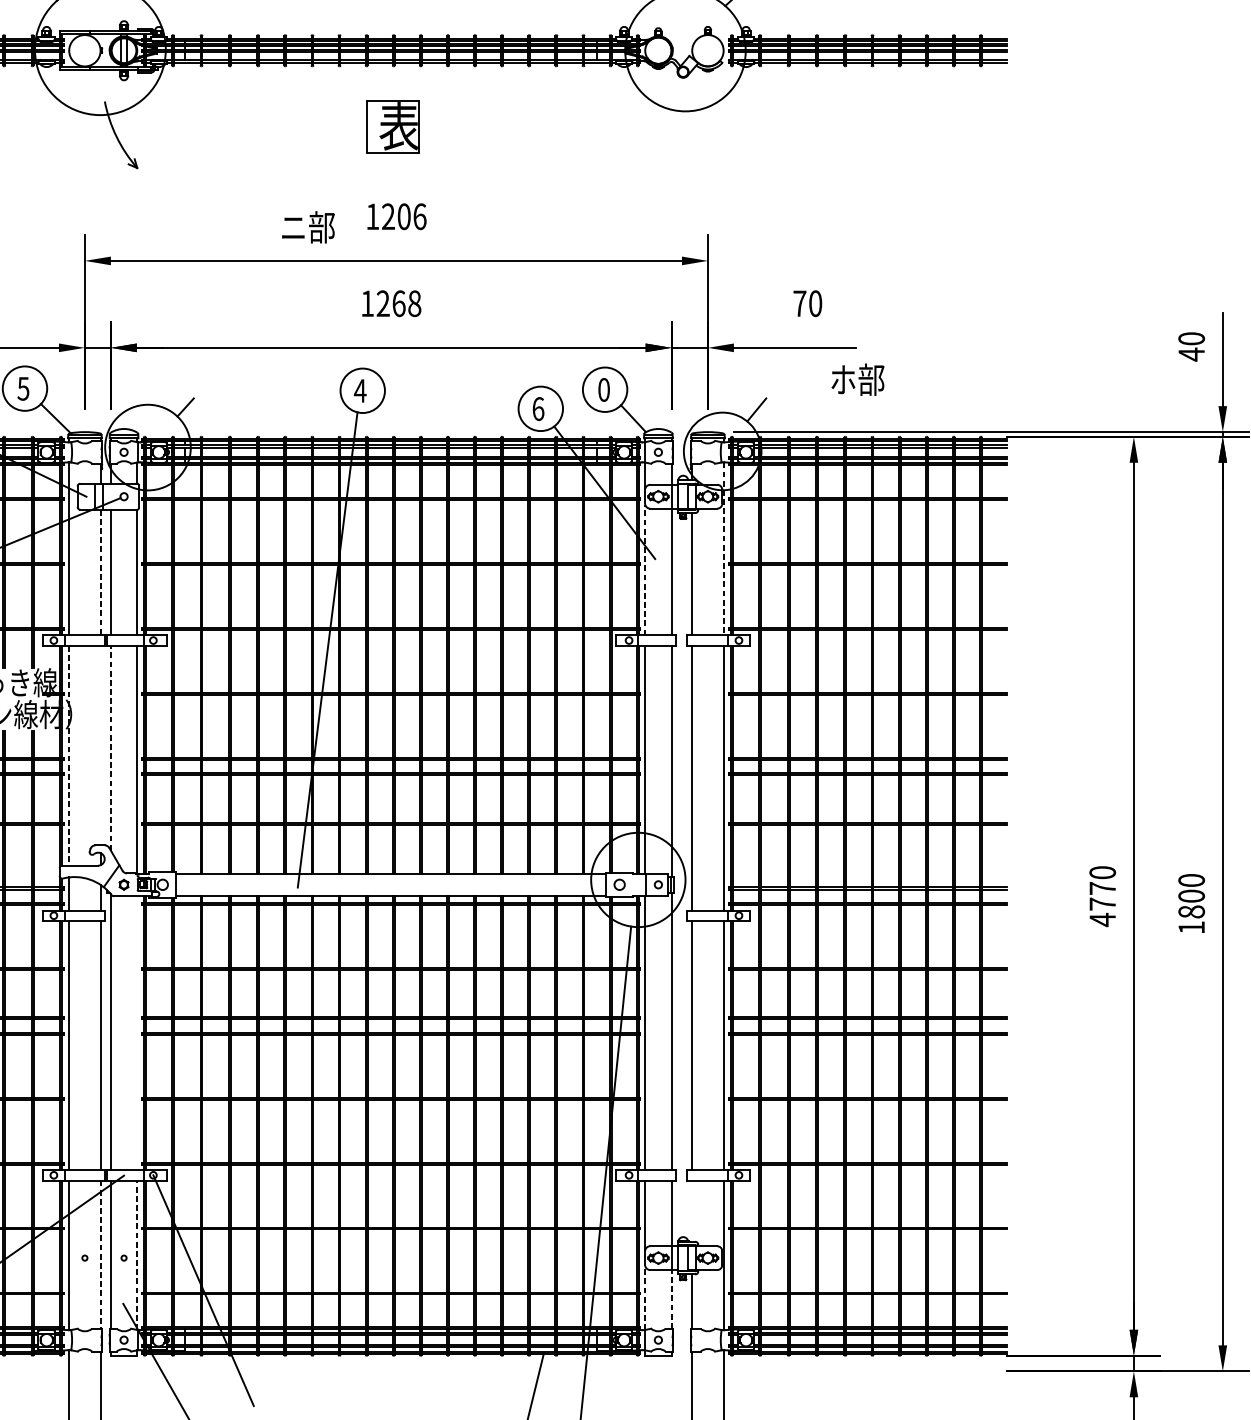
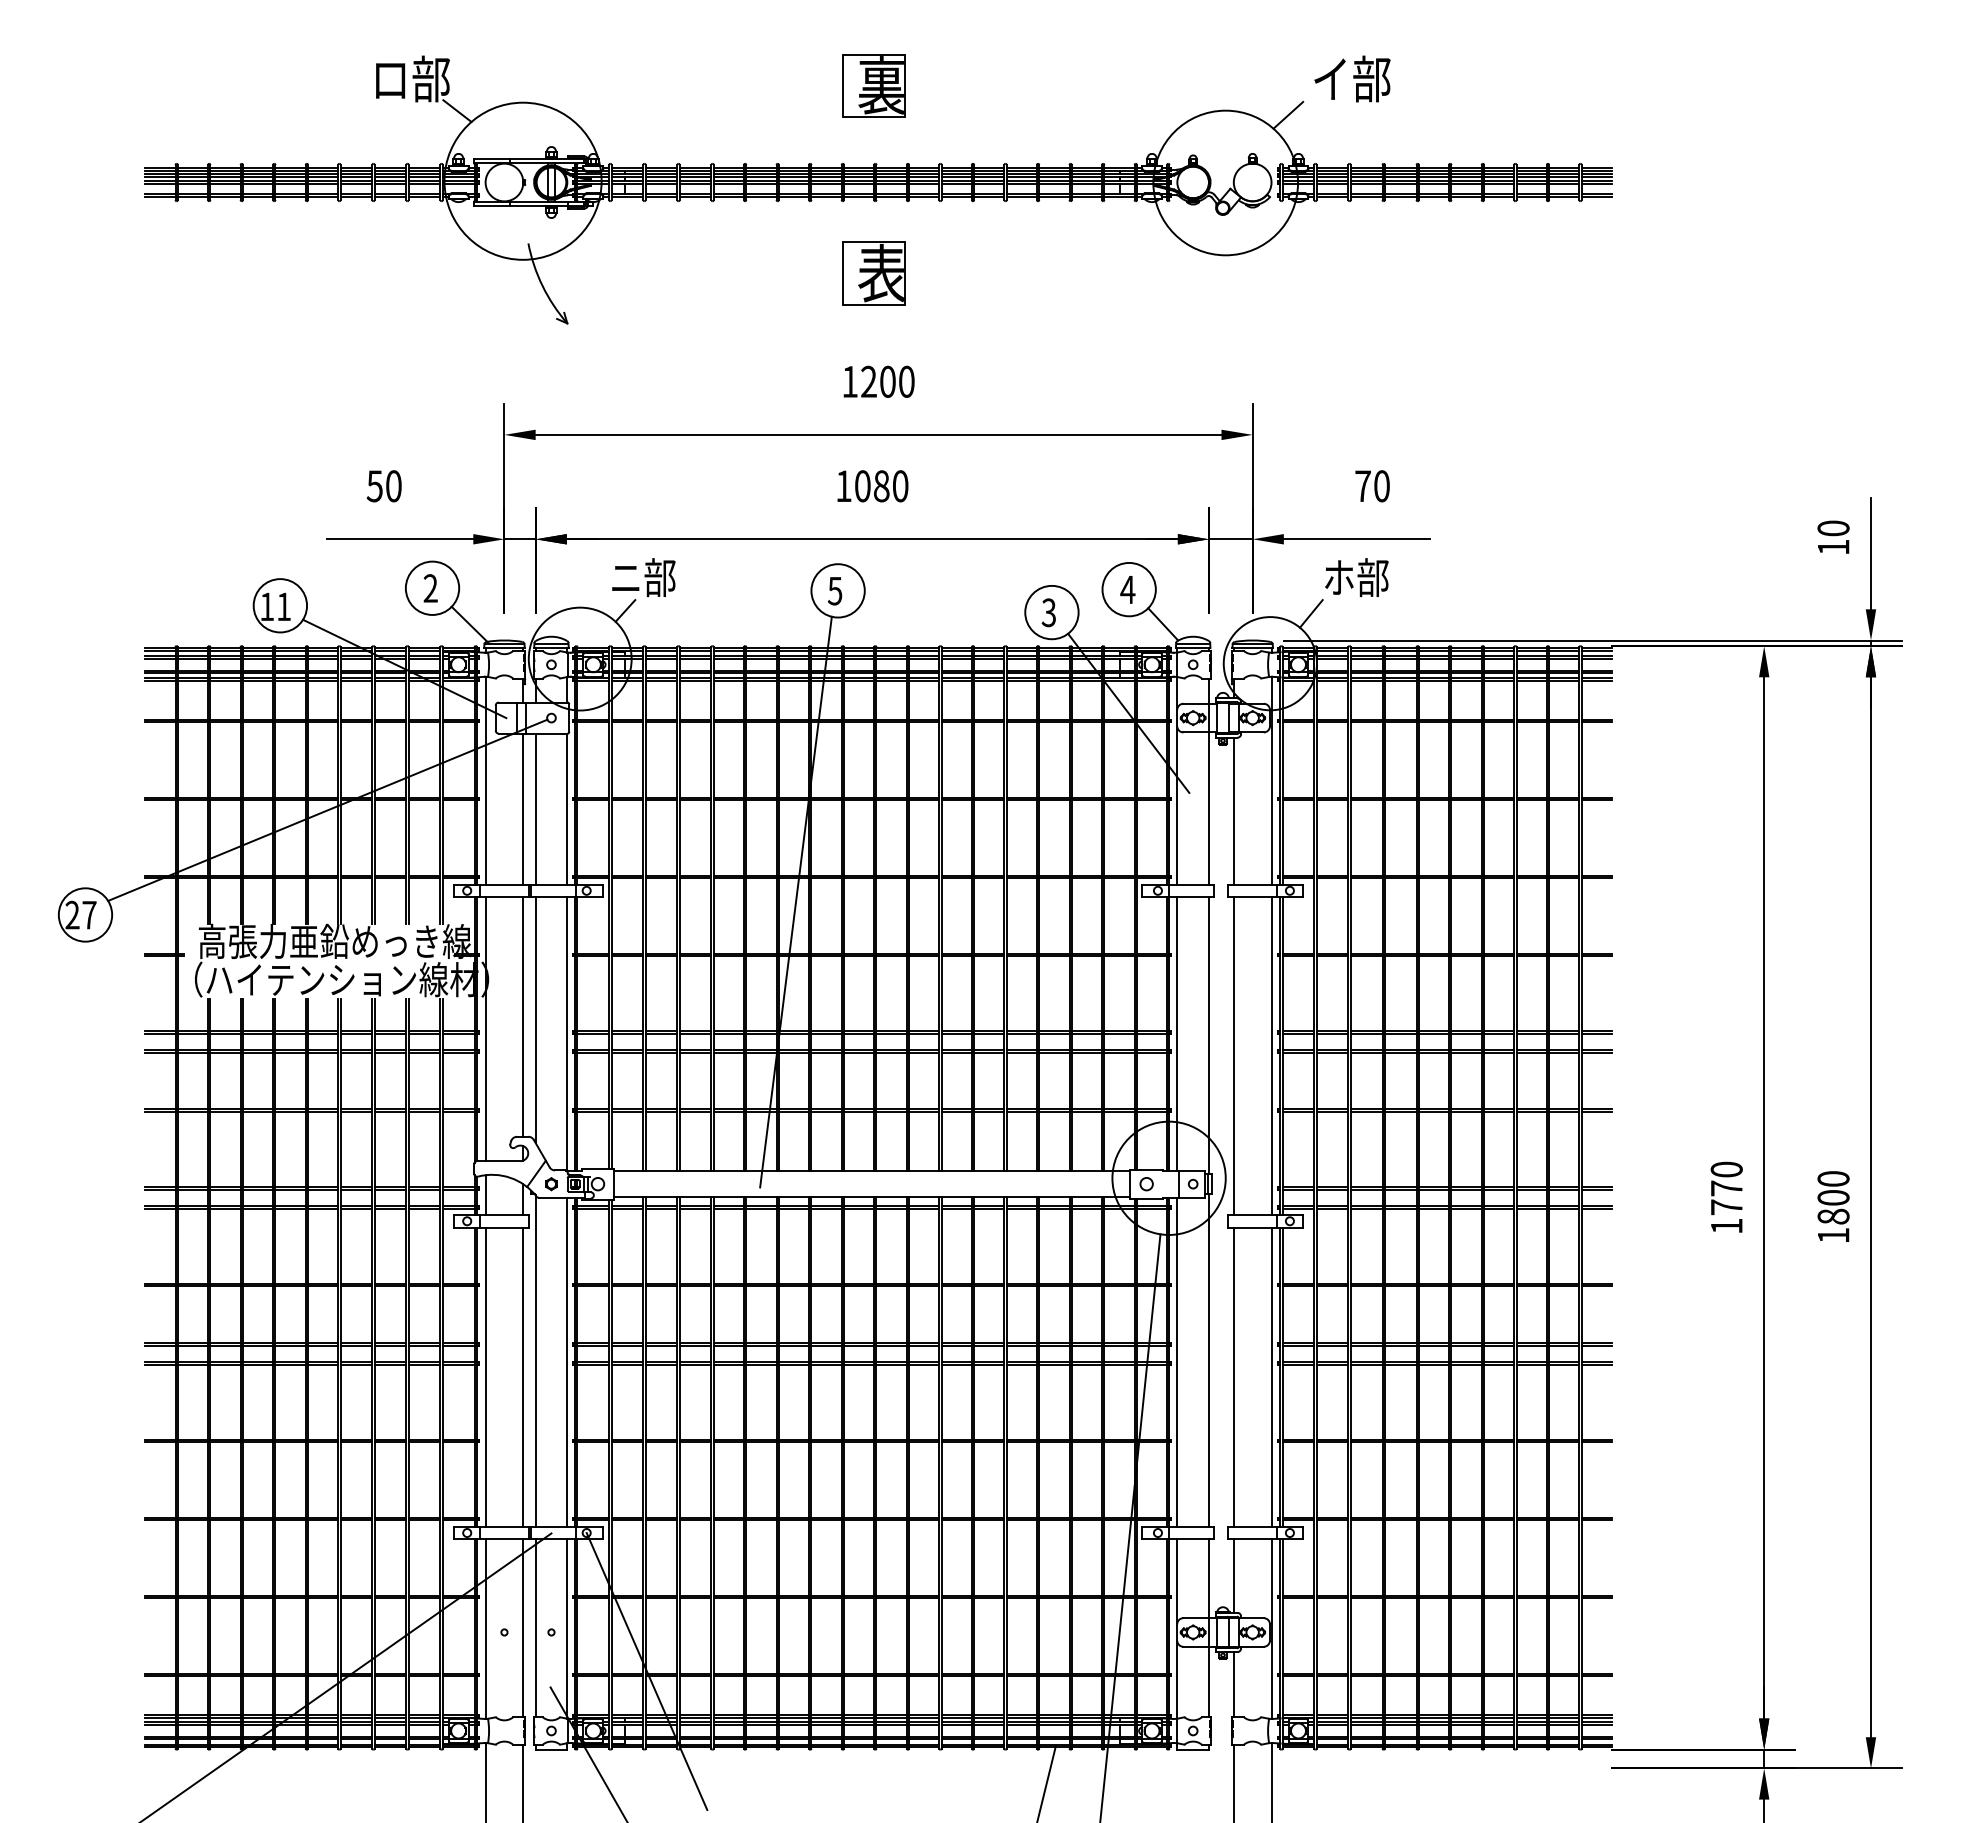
text: (419, 216) -> (906, 381), 1206 -> 1200
text: (308, 227) -> (643, 577), moved
text: (398, 303) -> (881, 486), 1268 -> 1080
text: (1191, 354) -> (1833, 547), 40 -> 10
text: (857, 379) -> (1356, 577), moved
text: (23, 388) -> (430, 588), 5 -> 2
text: (603, 389) -> (1127, 589), 0 -> 4
text: (359, 391) -> (834, 591), 4 -> 5
text: (537, 408) -> (1048, 612), 6 -> 3
line: (723, 548) -> (1271, 780), dashed -> solid
line: (645, 569) -> (1177, 805), dashed -> solid
line: (100, 572) -> (523, 809), dashed -> solid
line: (100, 745) -> (523, 1016), added
line: (110, 748) -> (535, 1020), dashed -> solid
line: (69, 756) -> (485, 1029), dashed -> solid
text: (1102, 919) -> (1726, 1225), 4770 -> 1770
line: (137, 1032) -> (567, 1361), added
line: (691, 1210) -> (1233, 1575), added
line: (100, 1254) -> (523, 1628), dashed -> solid
line: (137, 1255) -> (567, 1629), dashed -> solid
line: (645, 1297) -> (1177, 1679), dashed -> solid
line: (671, 1298) -> (1209, 1681), dashed -> solid

